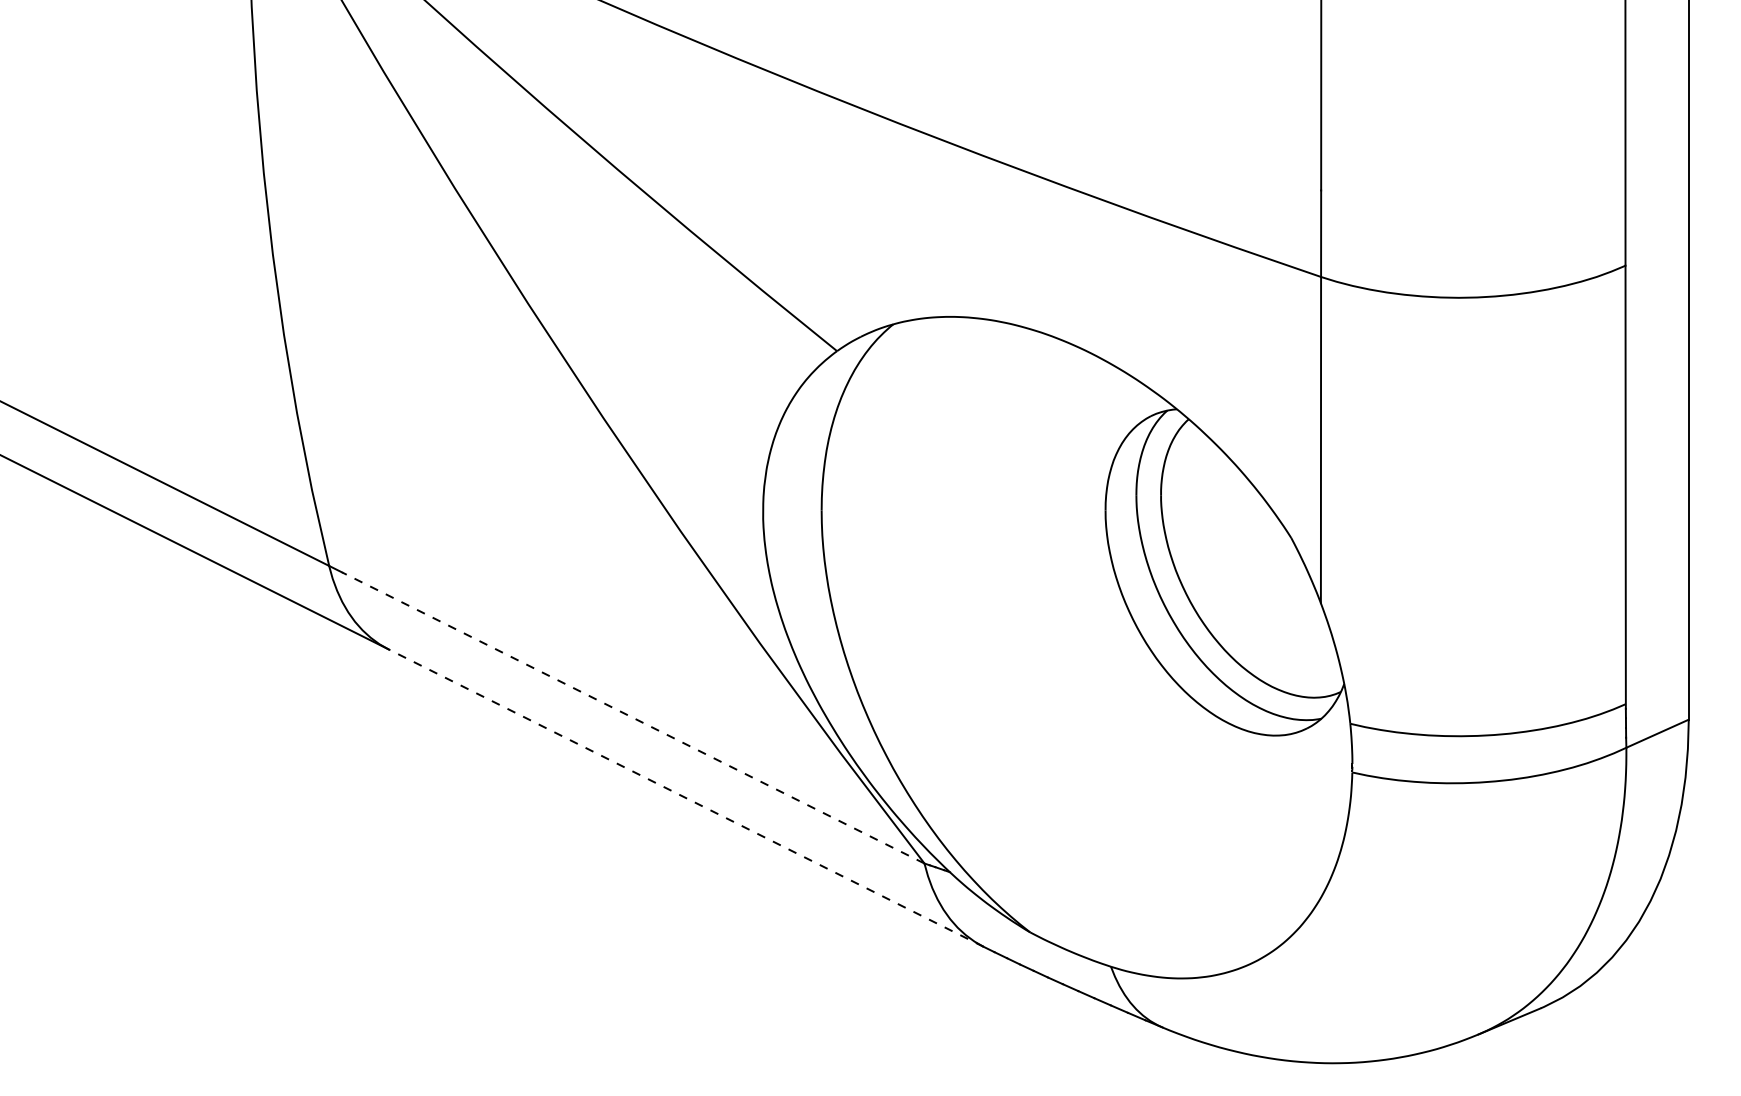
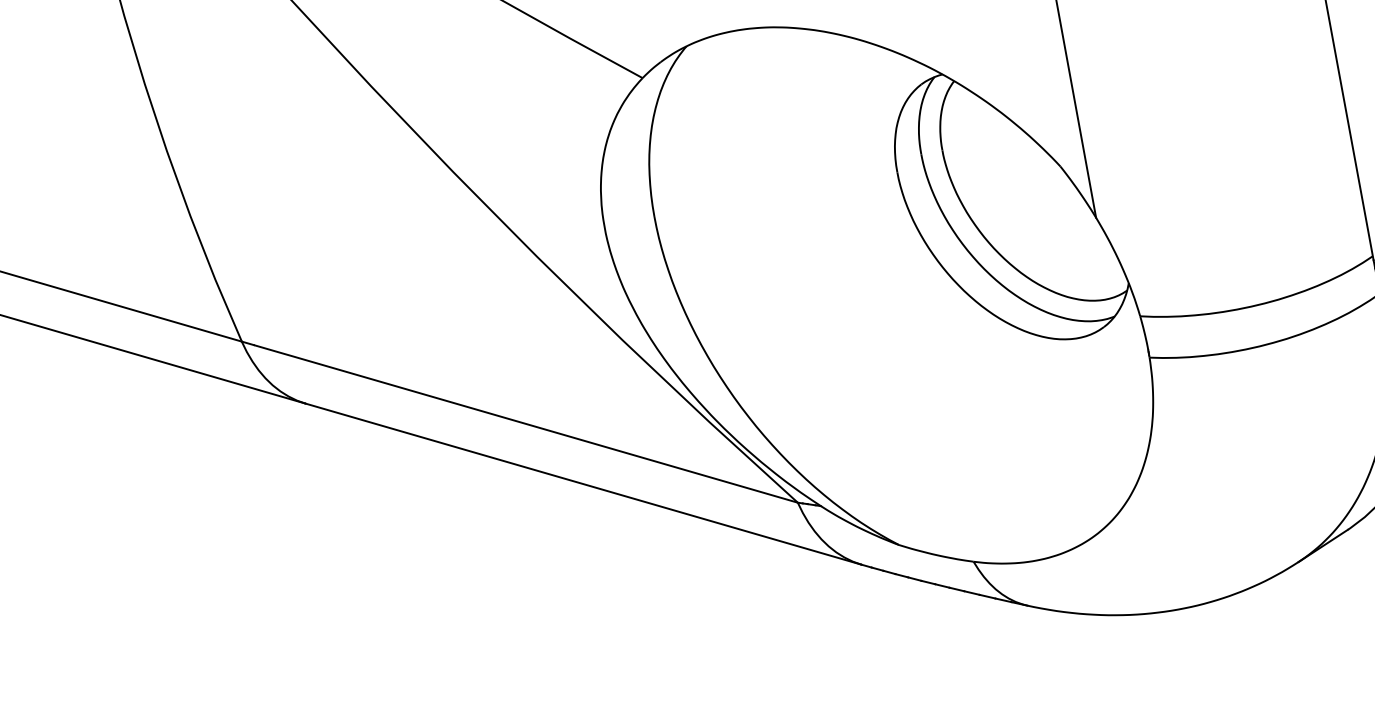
line: (631, 717) -> (524, 423), dashed -> solid
line: (686, 798) -> (584, 484), dashed -> solid

